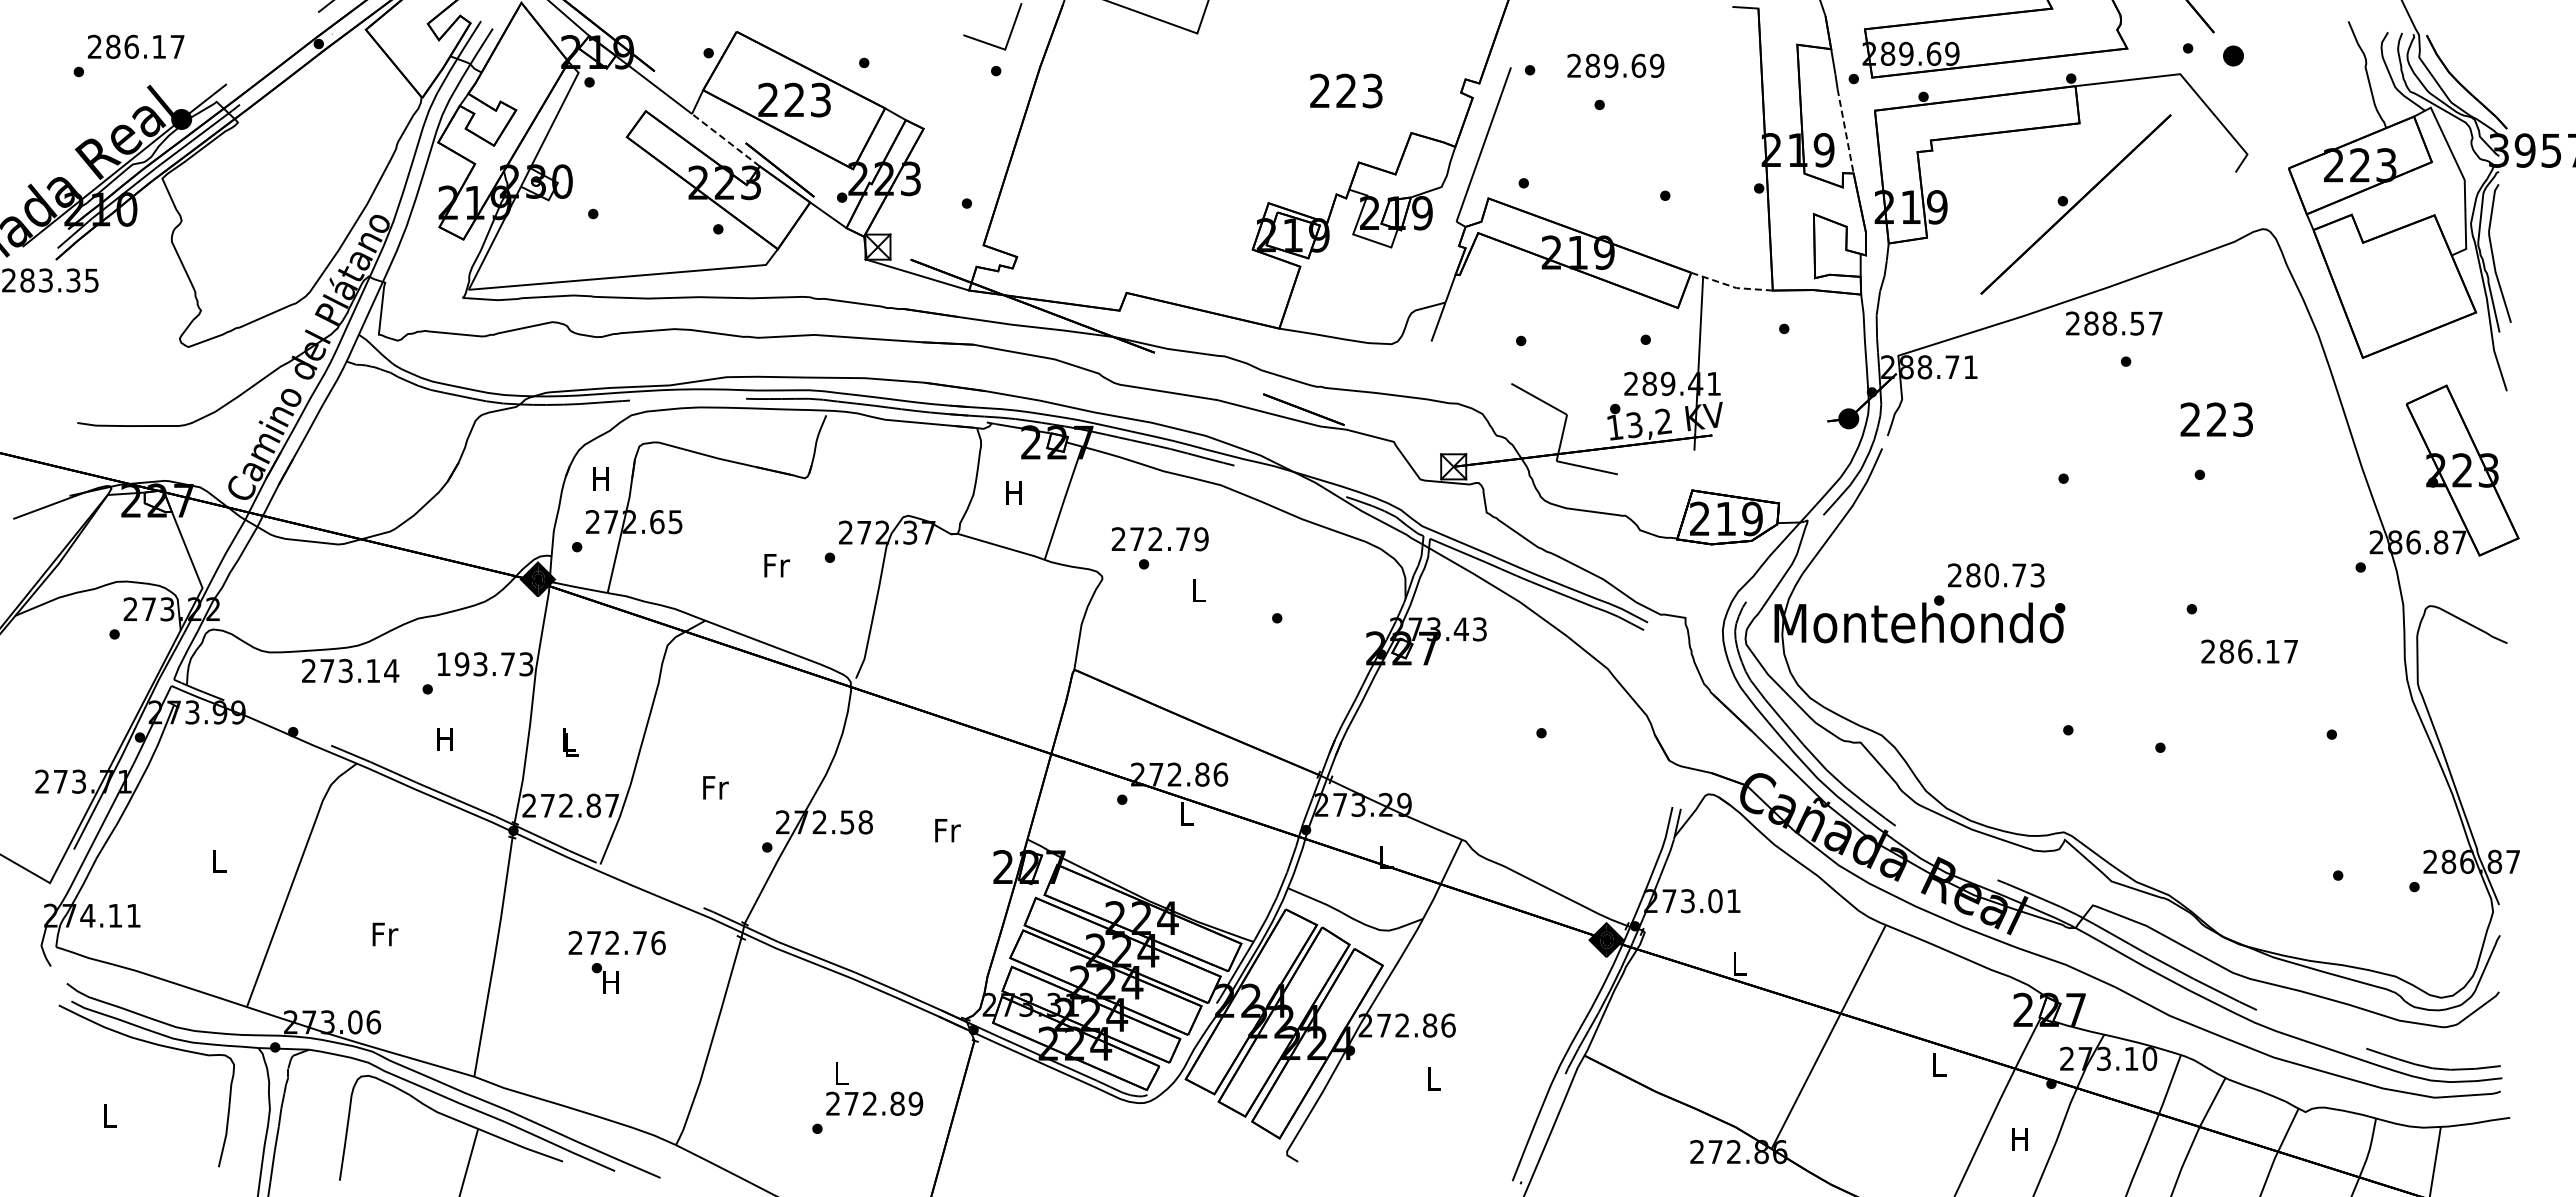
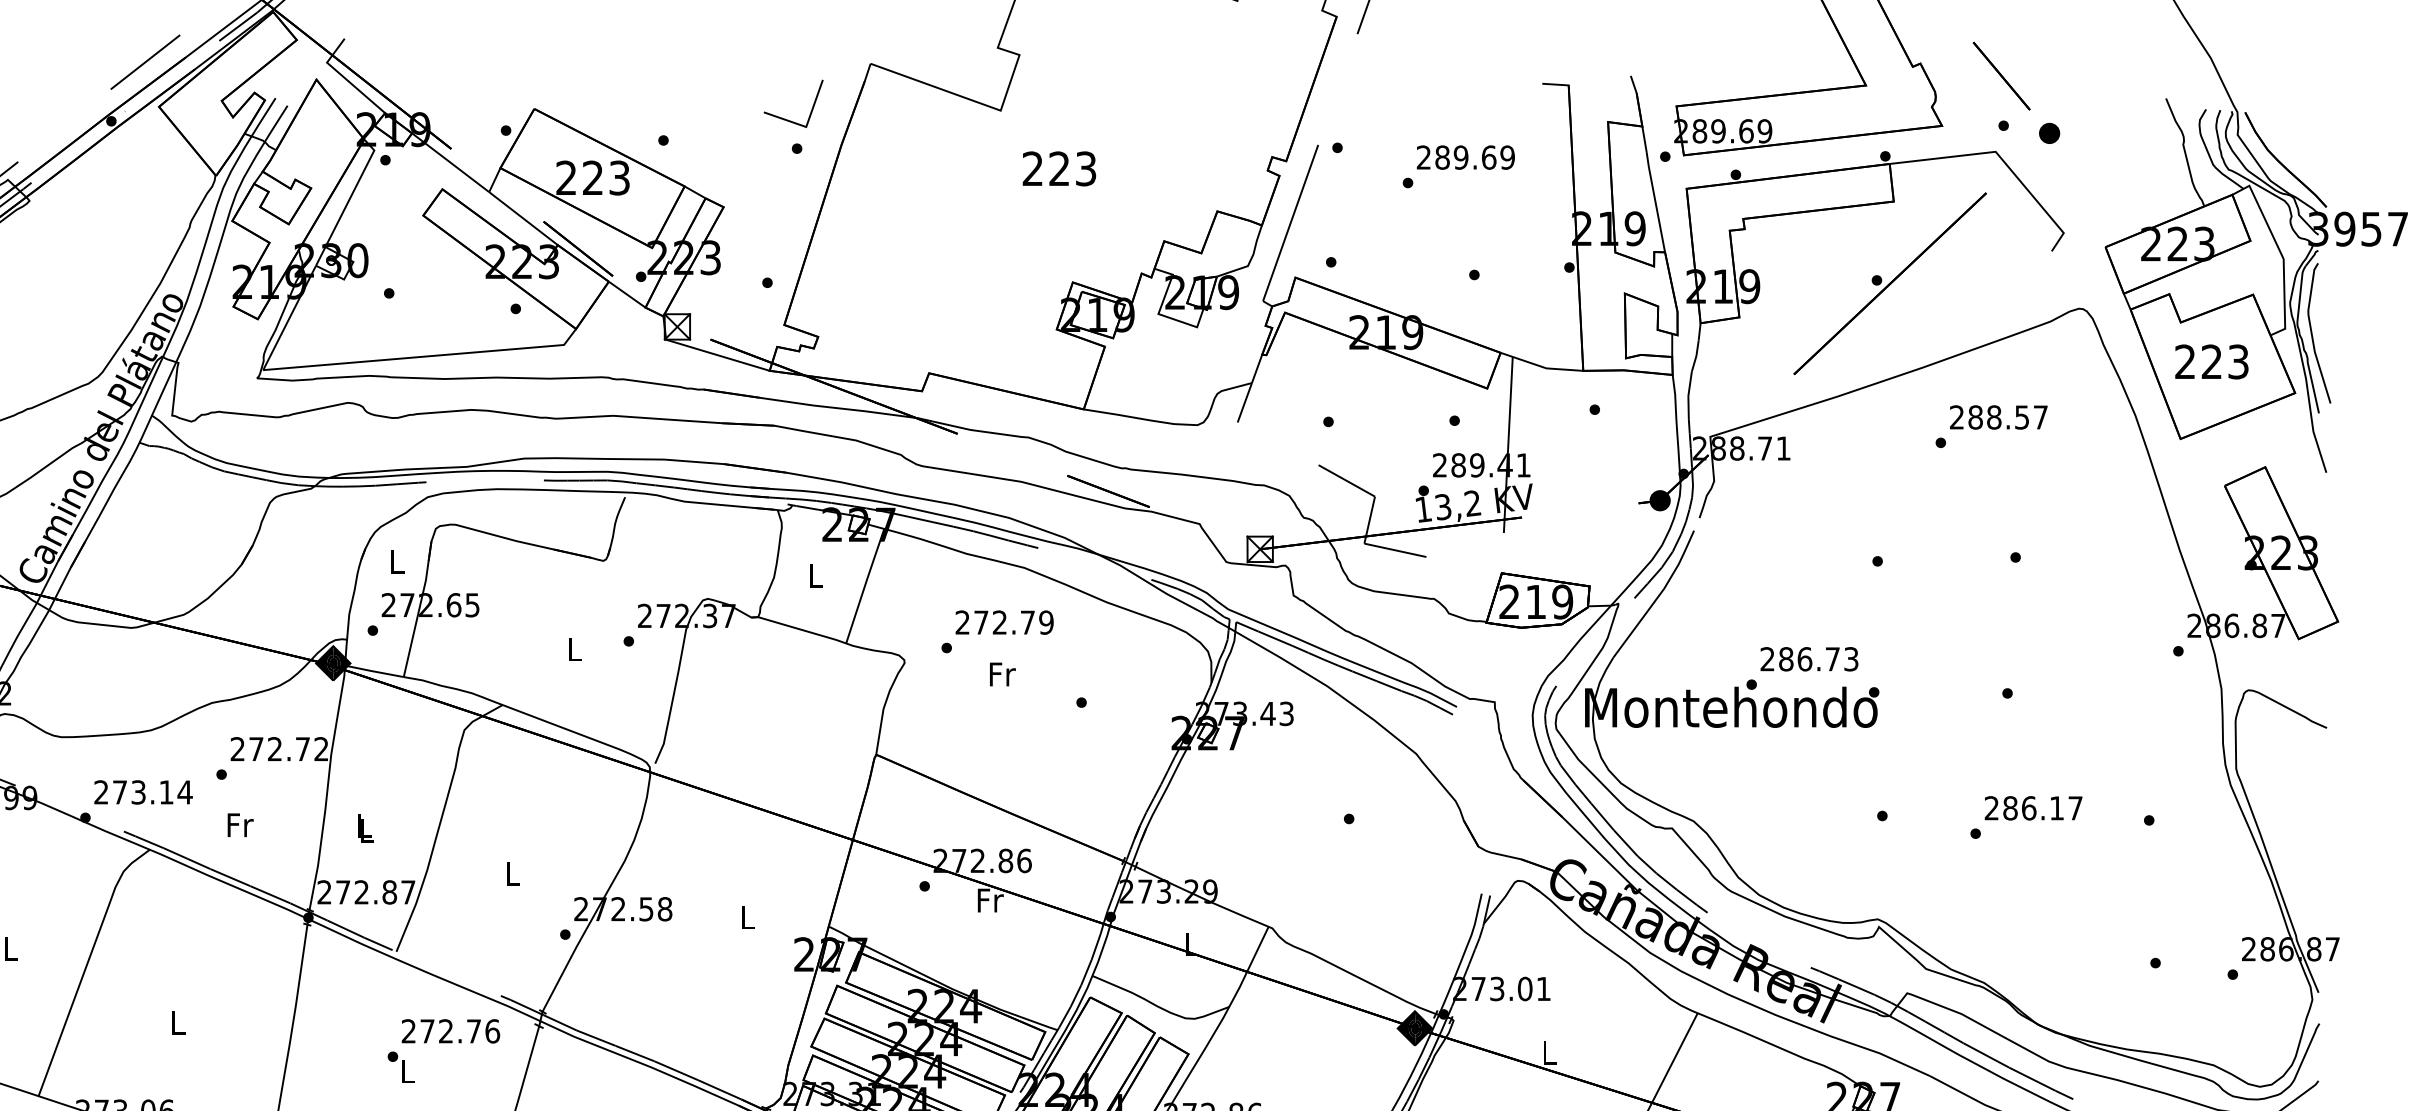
text: (1615, 65) -> (1465, 157), moved
text: (1346, 90) -> (1059, 168), moved
line: (1845, 131) -> (1656, 209), dashed -> solid
line: (725, 140) -> (523, 218), dashed -> solid
line: (1731, 286) -> (1541, 366), dashed -> solid
text: (2114, 323) -> (1999, 417), moved
text: (2216, 419) -> (2211, 361), moved
text: (600, 478) -> (396, 561), H -> L
text: (1013, 492) -> (814, 575), H -> L
text: (1159, 539) -> (1003, 622), moved
text: (776, 565) -> (574, 649), Fr -> L
text: (1991, 575) -> (1804, 659), 280.73 -> 286.73
text: (1199, 590) -> (1002, 674), L -> Fr
text: (2249, 651) -> (2033, 808), moved
text: (484, 664) -> (279, 749), 193.73 -> 272.72
text: (350, 671) -> (143, 792), moved
text: (446, 739) -> (240, 825), H -> Fr
text: (715, 787) -> (512, 873), Fr -> L
text: (1187, 813) -> (990, 900), L -> Fr
text: (947, 830) -> (747, 917), Fr -> L
text: (385, 934) -> (178, 1022), Fr -> L
text: (616, 943) -> (450, 1031), moved
text: (610, 982) -> (406, 1071), H -> L

